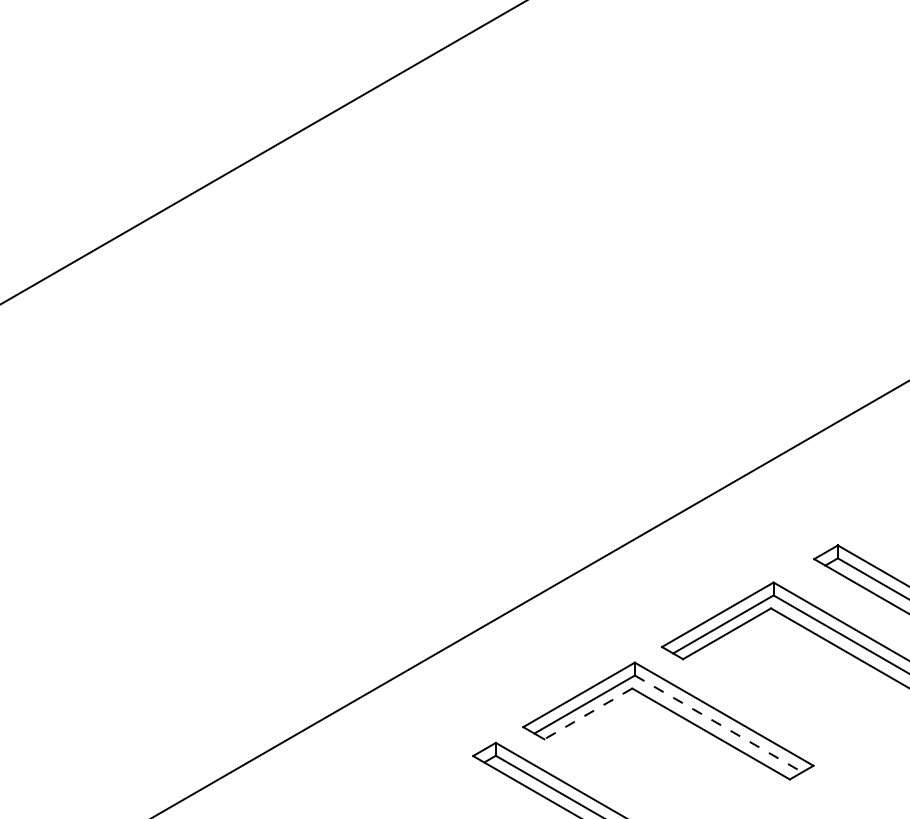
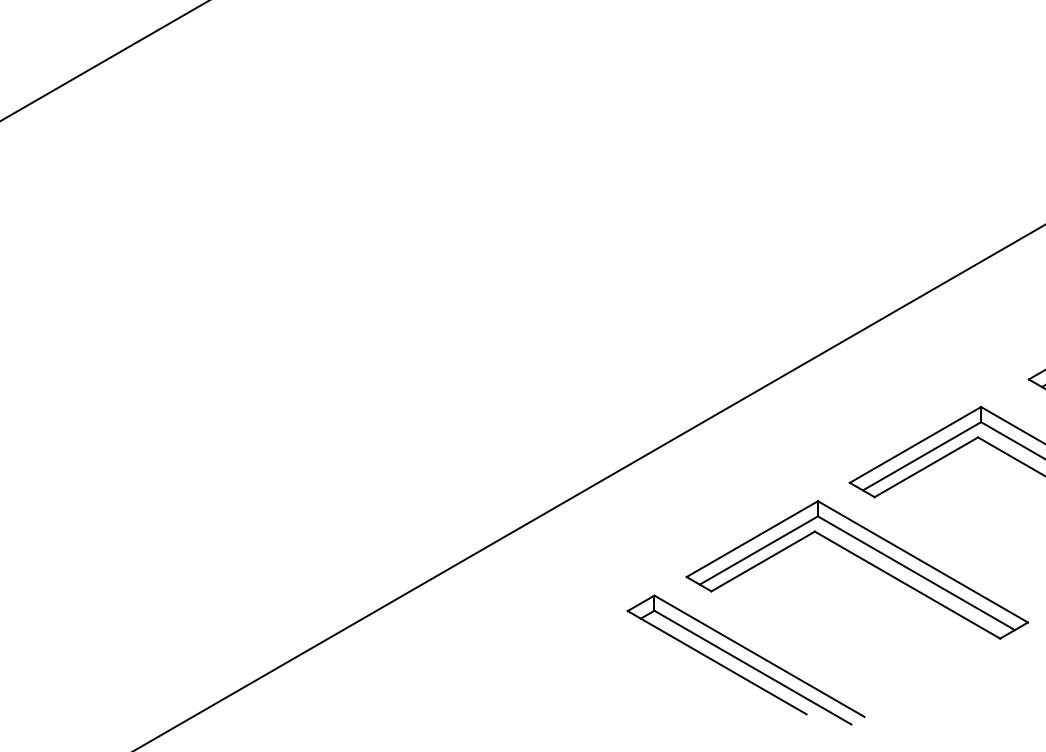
line: (588, 713) -> (763, 561), dashed -> solid
line: (718, 723) -> (916, 572), dashed -> solid

